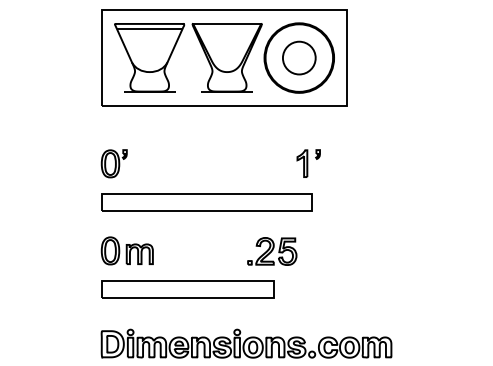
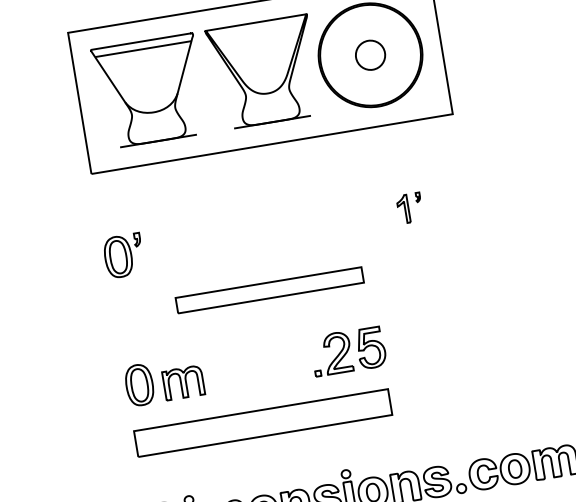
circle: (298, 57) -> (369, 54), size x0.6
part: (308, 163) -> (409, 208), size x0.7
part: (206, 202) -> (269, 290), size x0.6
part: (272, 251) -> (348, 351), moved

